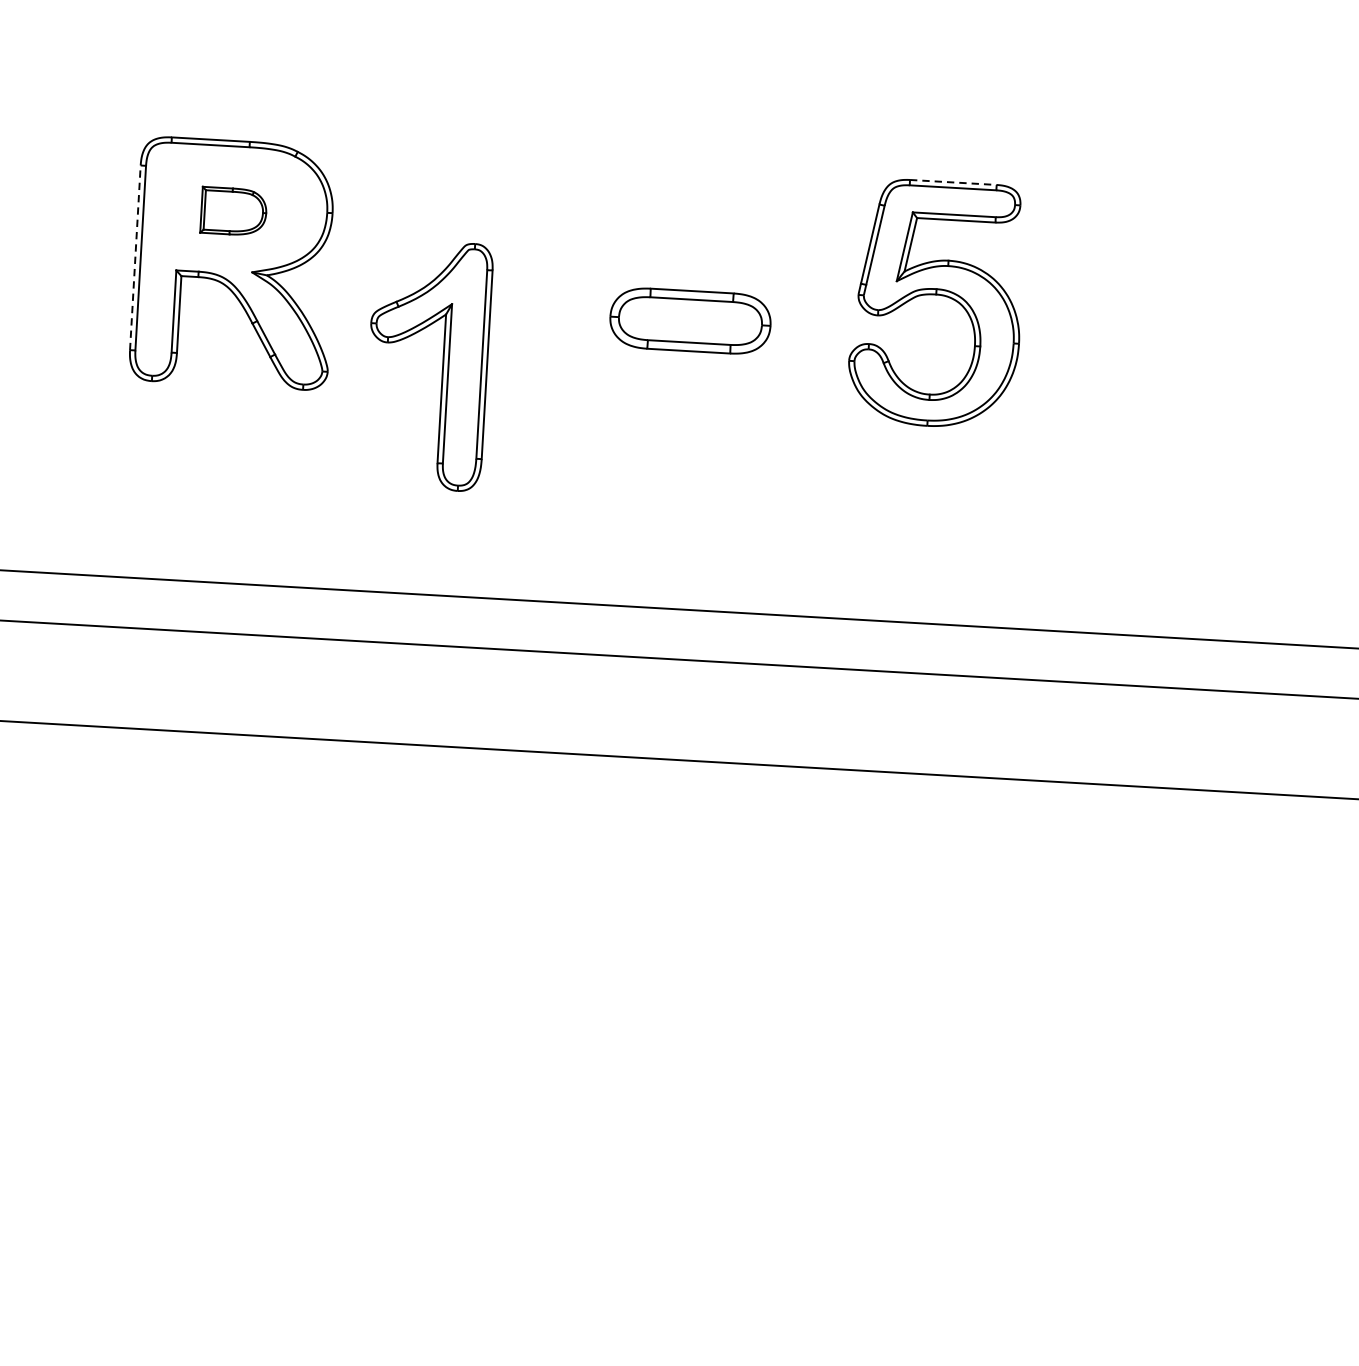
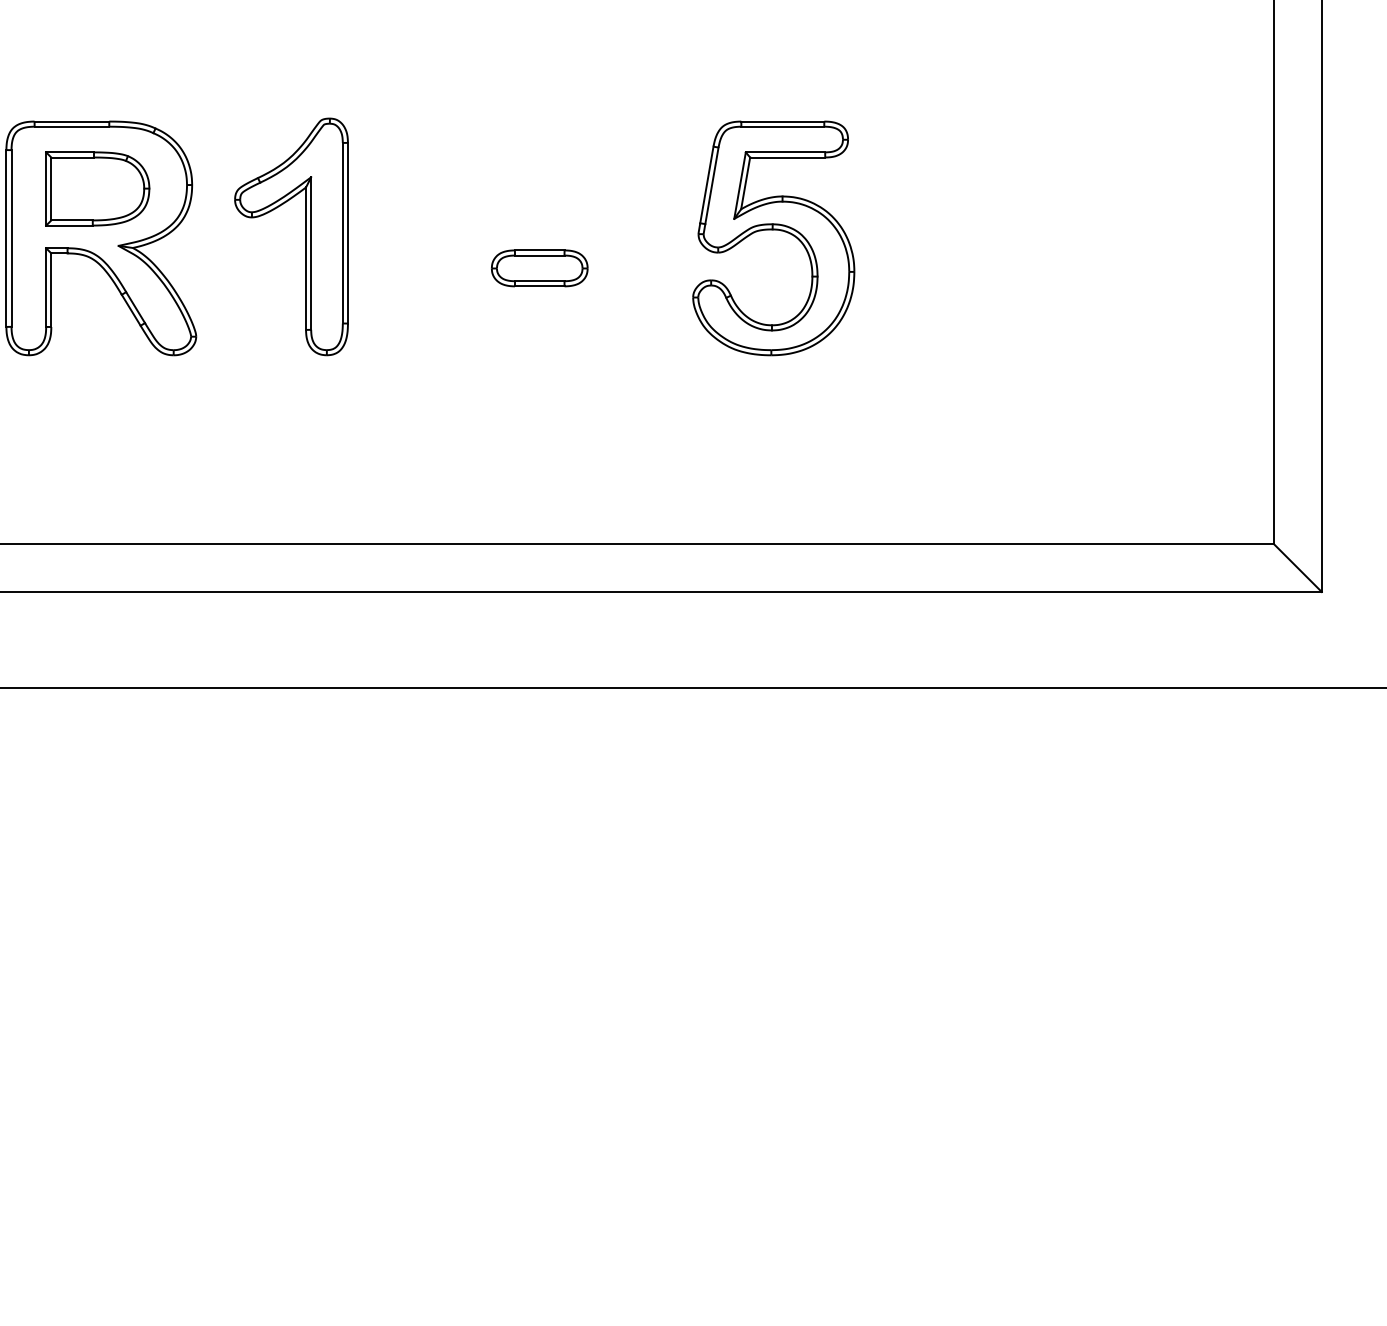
line: (953, 182) -> (782, 121), dashed -> solid
part: (233, 211) -> (97, 188), size x1.67
line: (135, 257) -> (6, 238), dashed -> solid
part: (690, 321) -> (539, 268), size x0.62
part: (442, 365) -> (305, 236), moved

